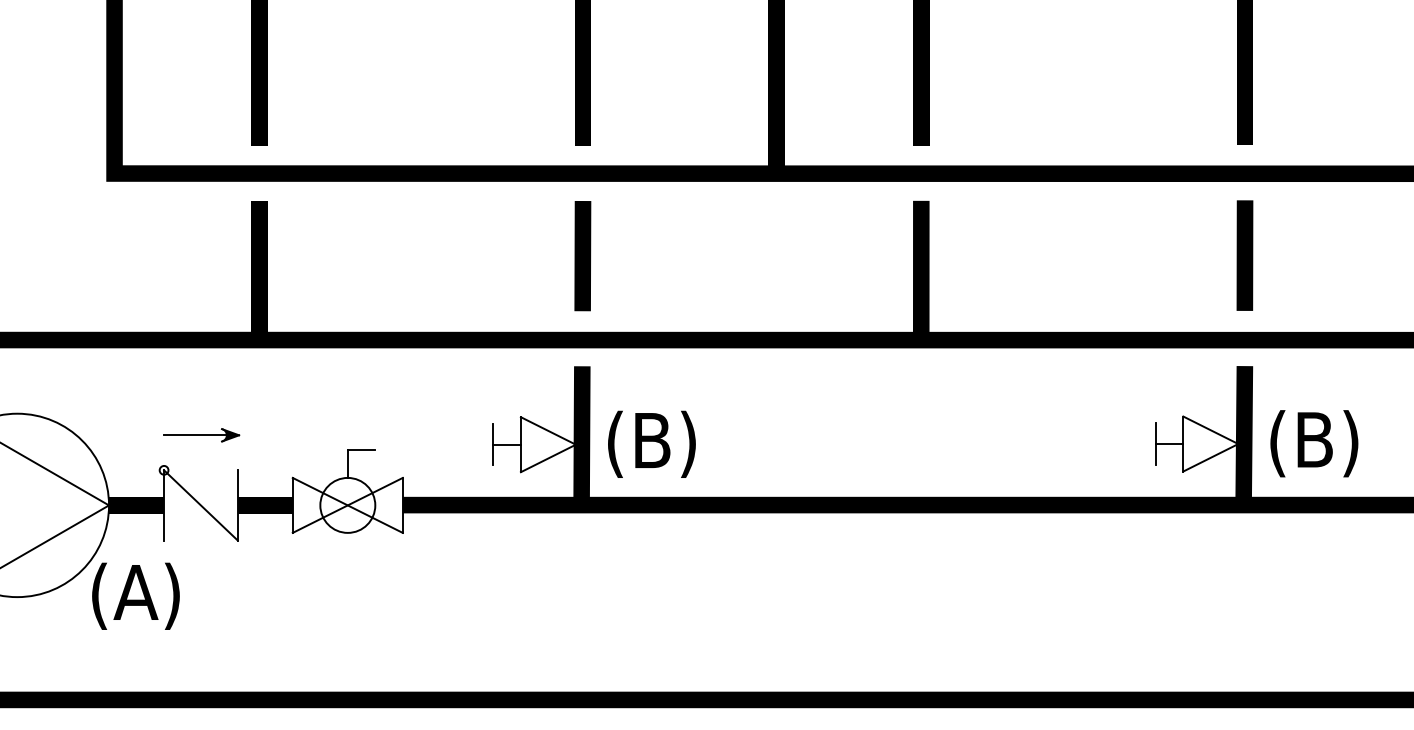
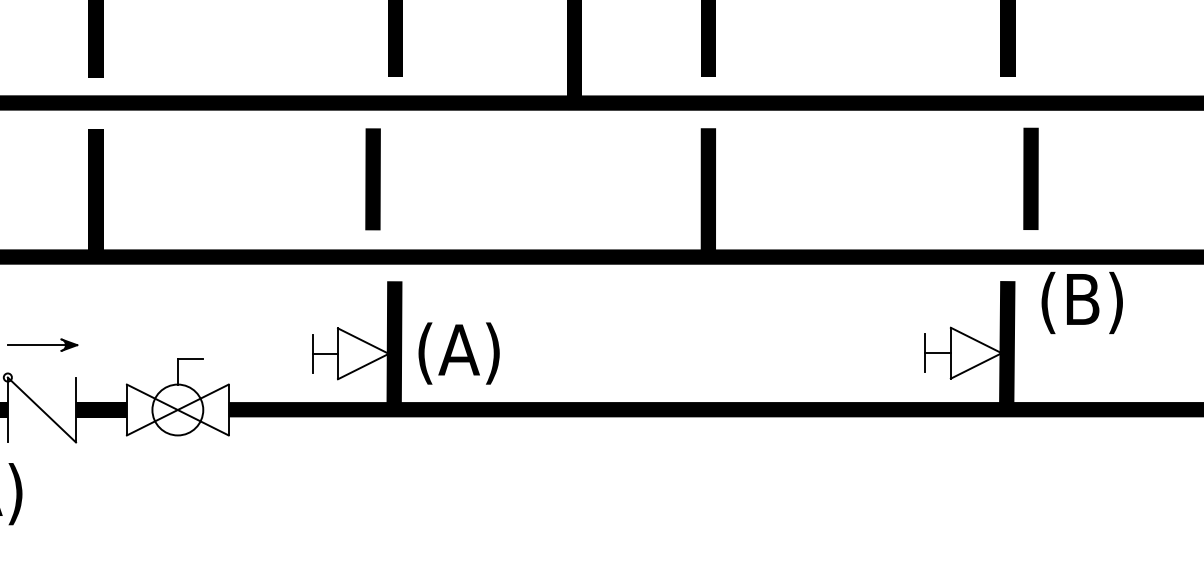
line: (1244, 255) -> (1030, 178), moved
line: (582, 256) -> (372, 179), moved
text: (1314, 443) -> (1082, 302), moved
text: (662, 444) -> (468, 353), (B) -> (A)

